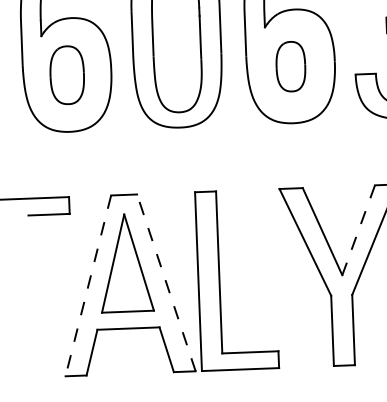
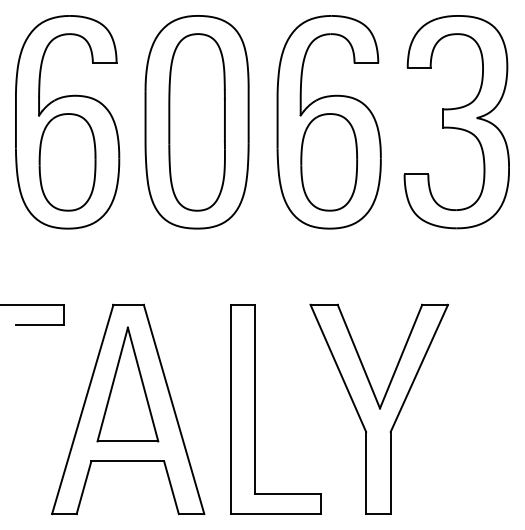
part: (291, 66) -> (329, 162), size x1.67
part: (67, 75) -> (67, 162), size x1.43
line: (358, 230) -> (401, 356), dashed -> solid
part: (219, 280) -> (255, 409), moved
line: (166, 282) -> (174, 409), dashed -> solid
line: (88, 285) -> (82, 409), dashed -> solid

